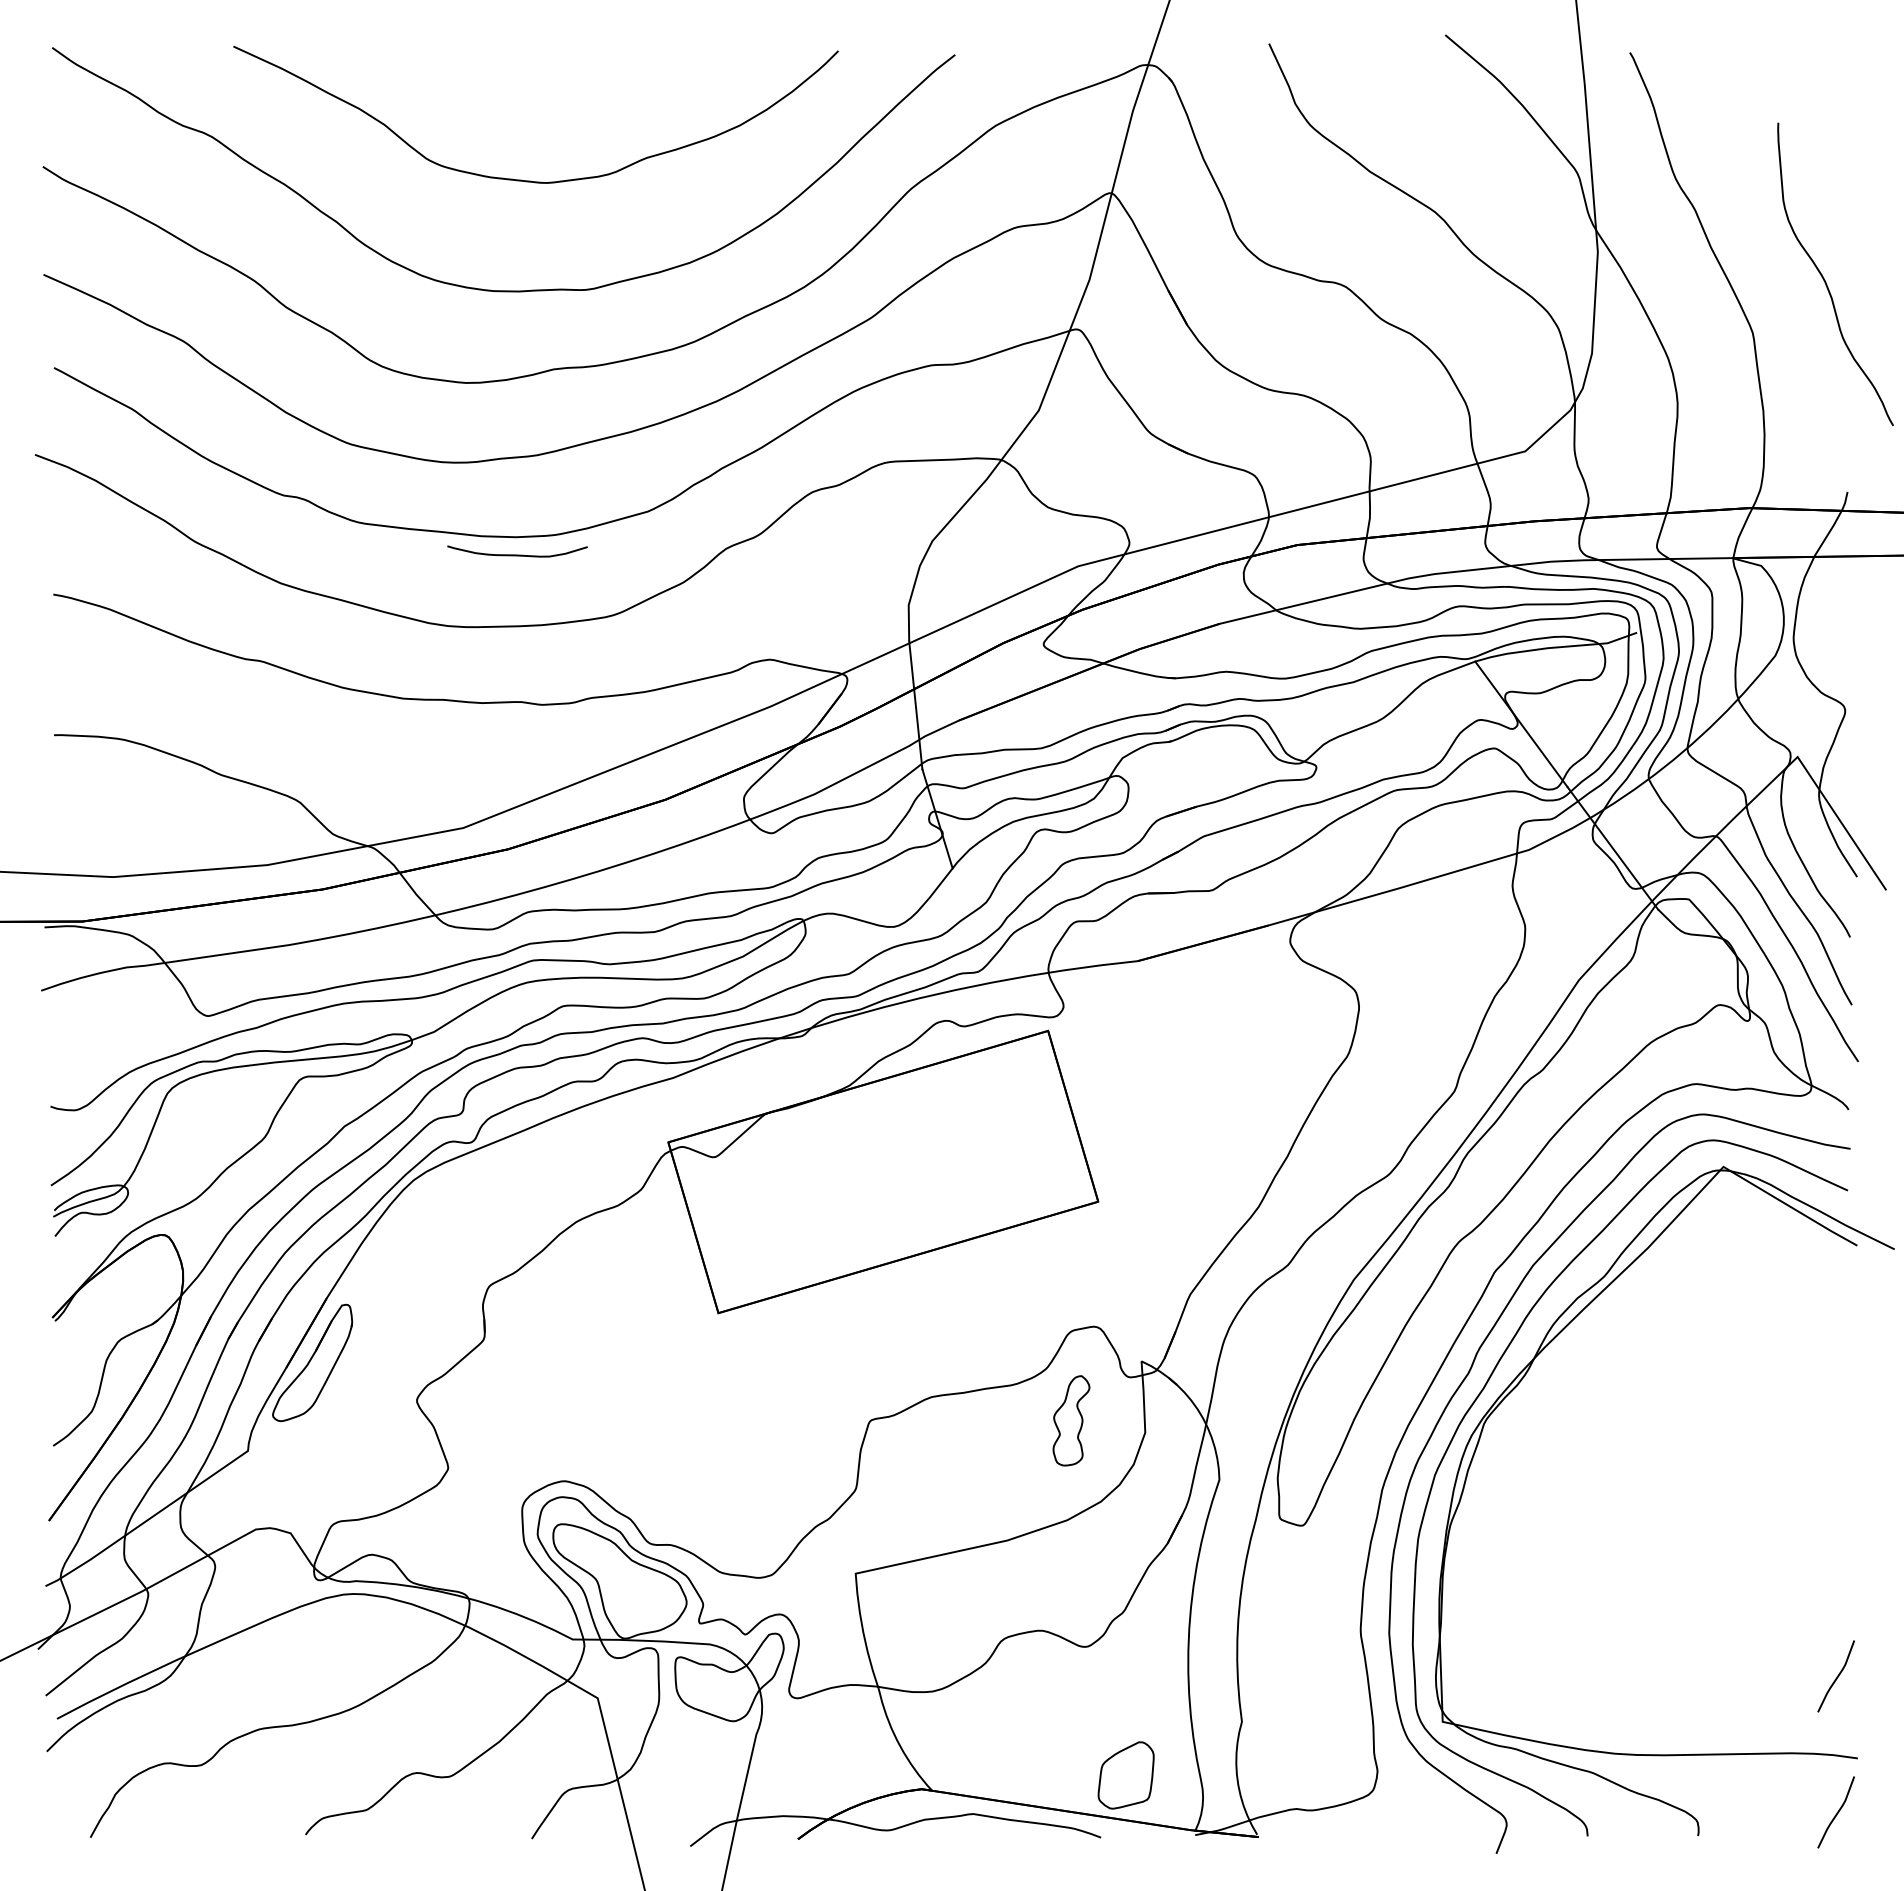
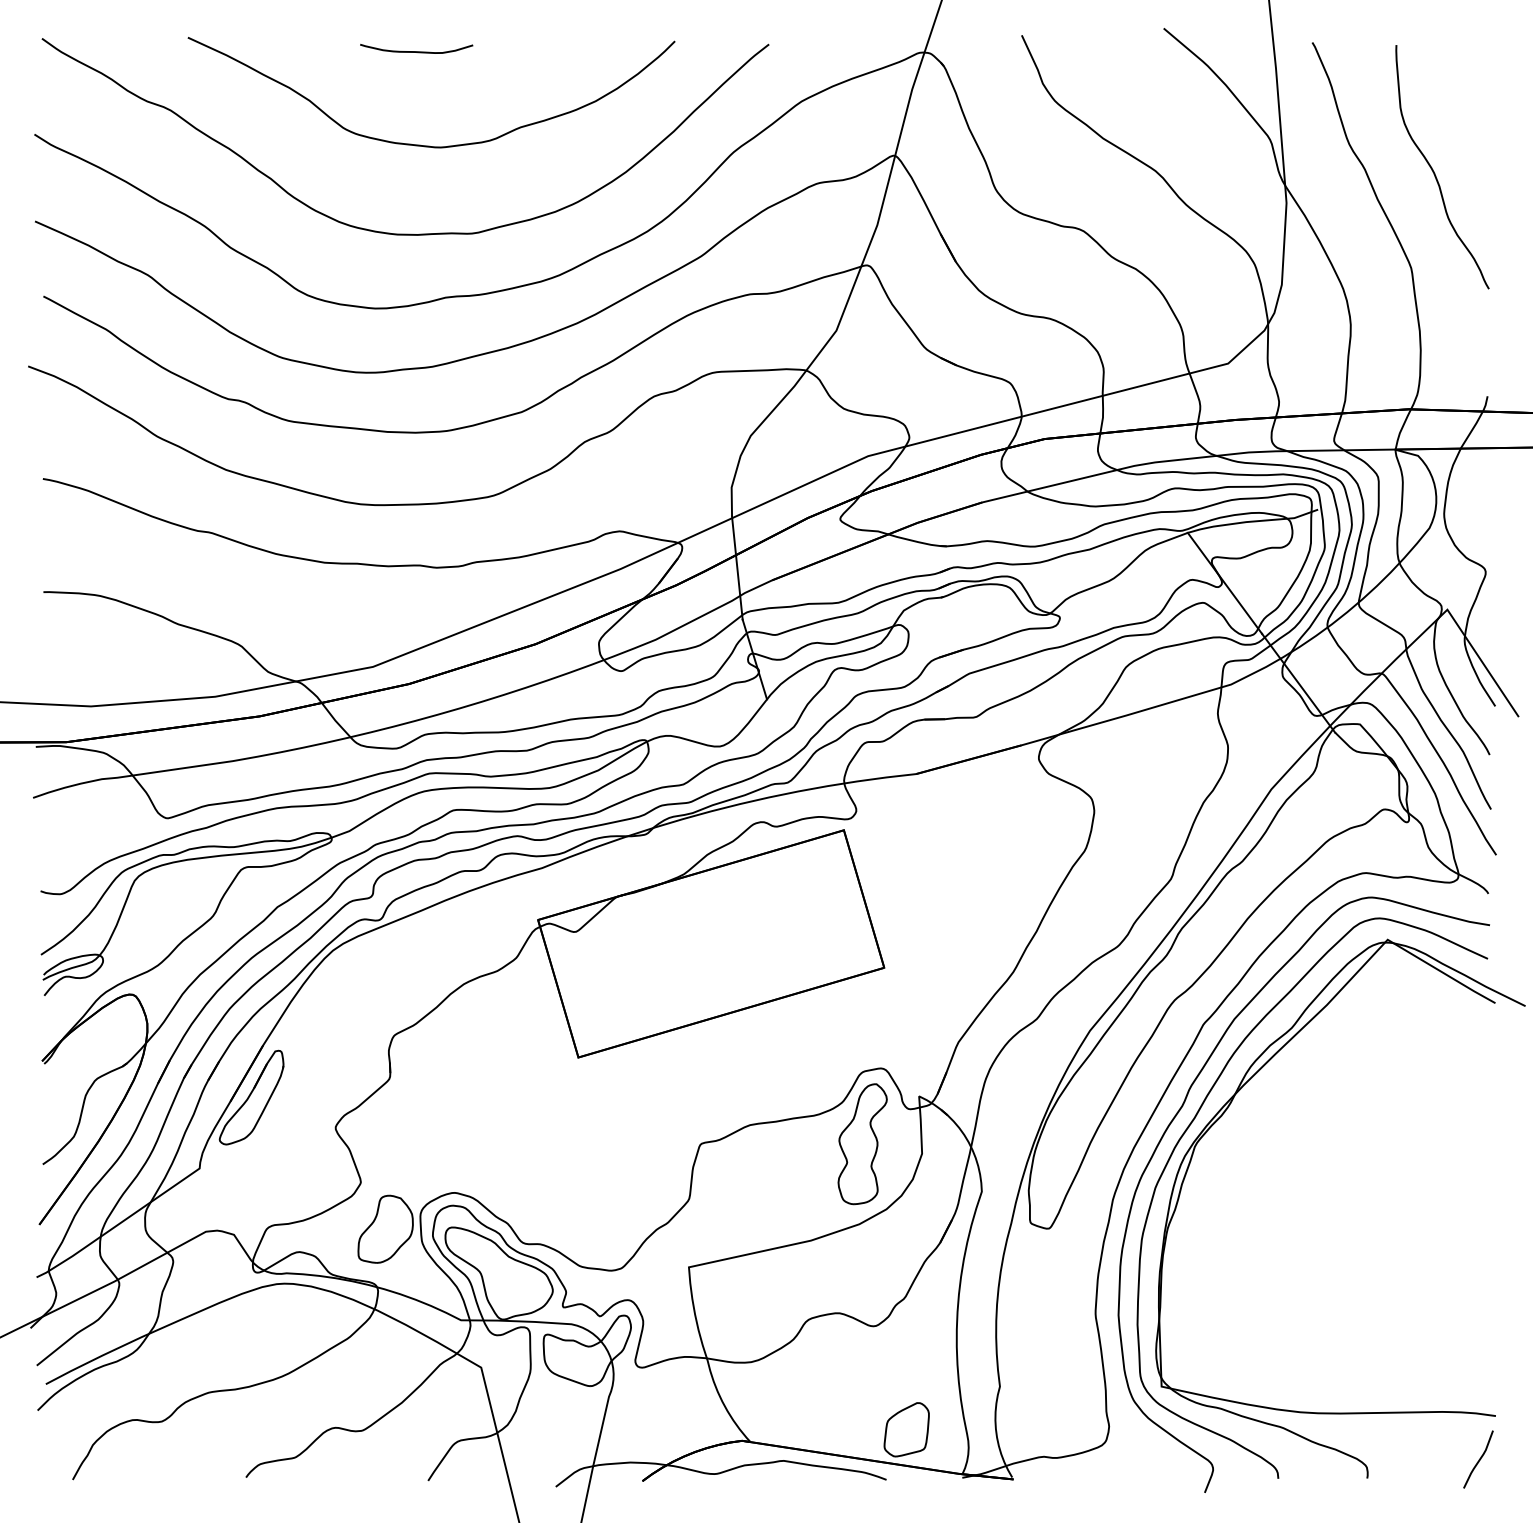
curve: (1825, 280) -> (1434, 172), moved
curve: (517, 554) -> (416, 51), moved
part: (1071, 1420) -> (862, 1143), size x1.67
part: (478, 1526) -> (385, 1229), added
curve: (1836, 1676) -> (1478, 1350), removed

